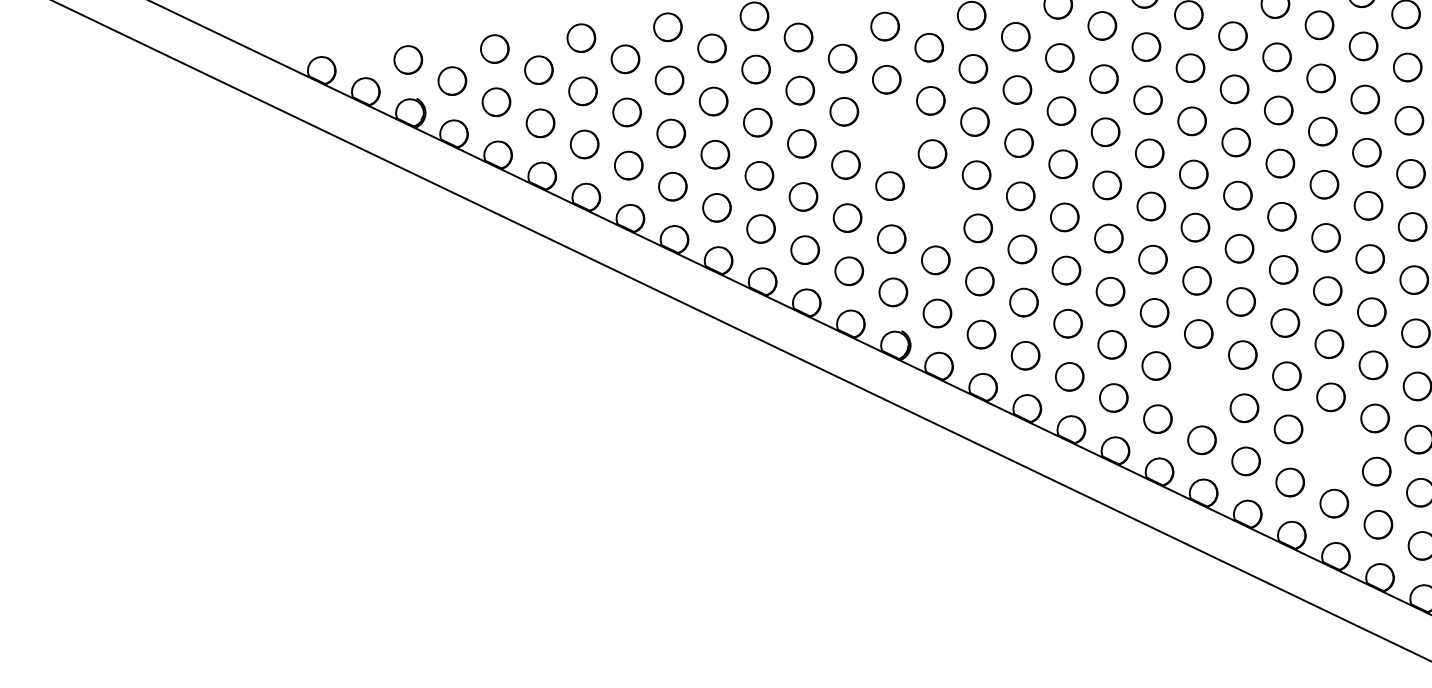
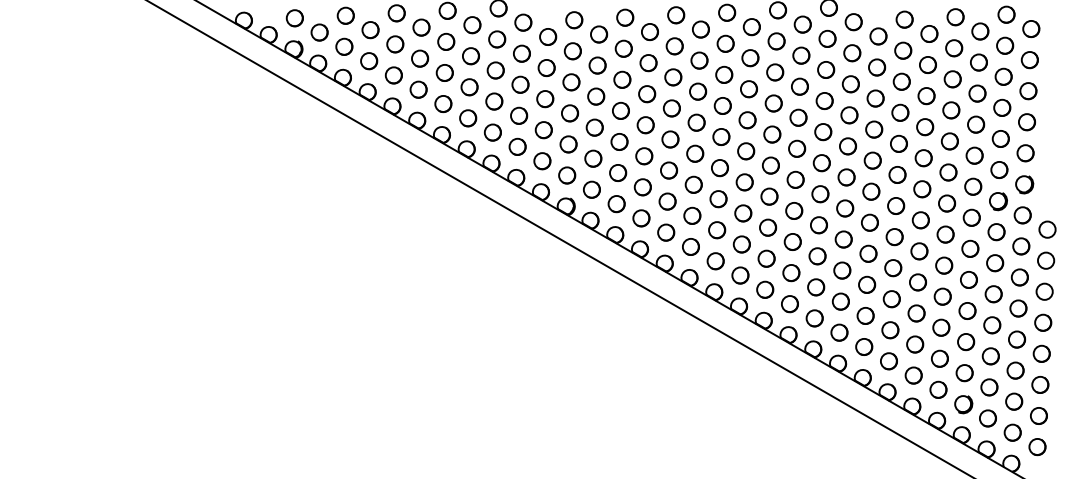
circle: (888, 133) -> (571, 82), added
circle: (933, 206) -> (594, 127), added
circle: (1199, 387) -> (741, 244), added
circle: (1333, 450) -> (816, 287), added

